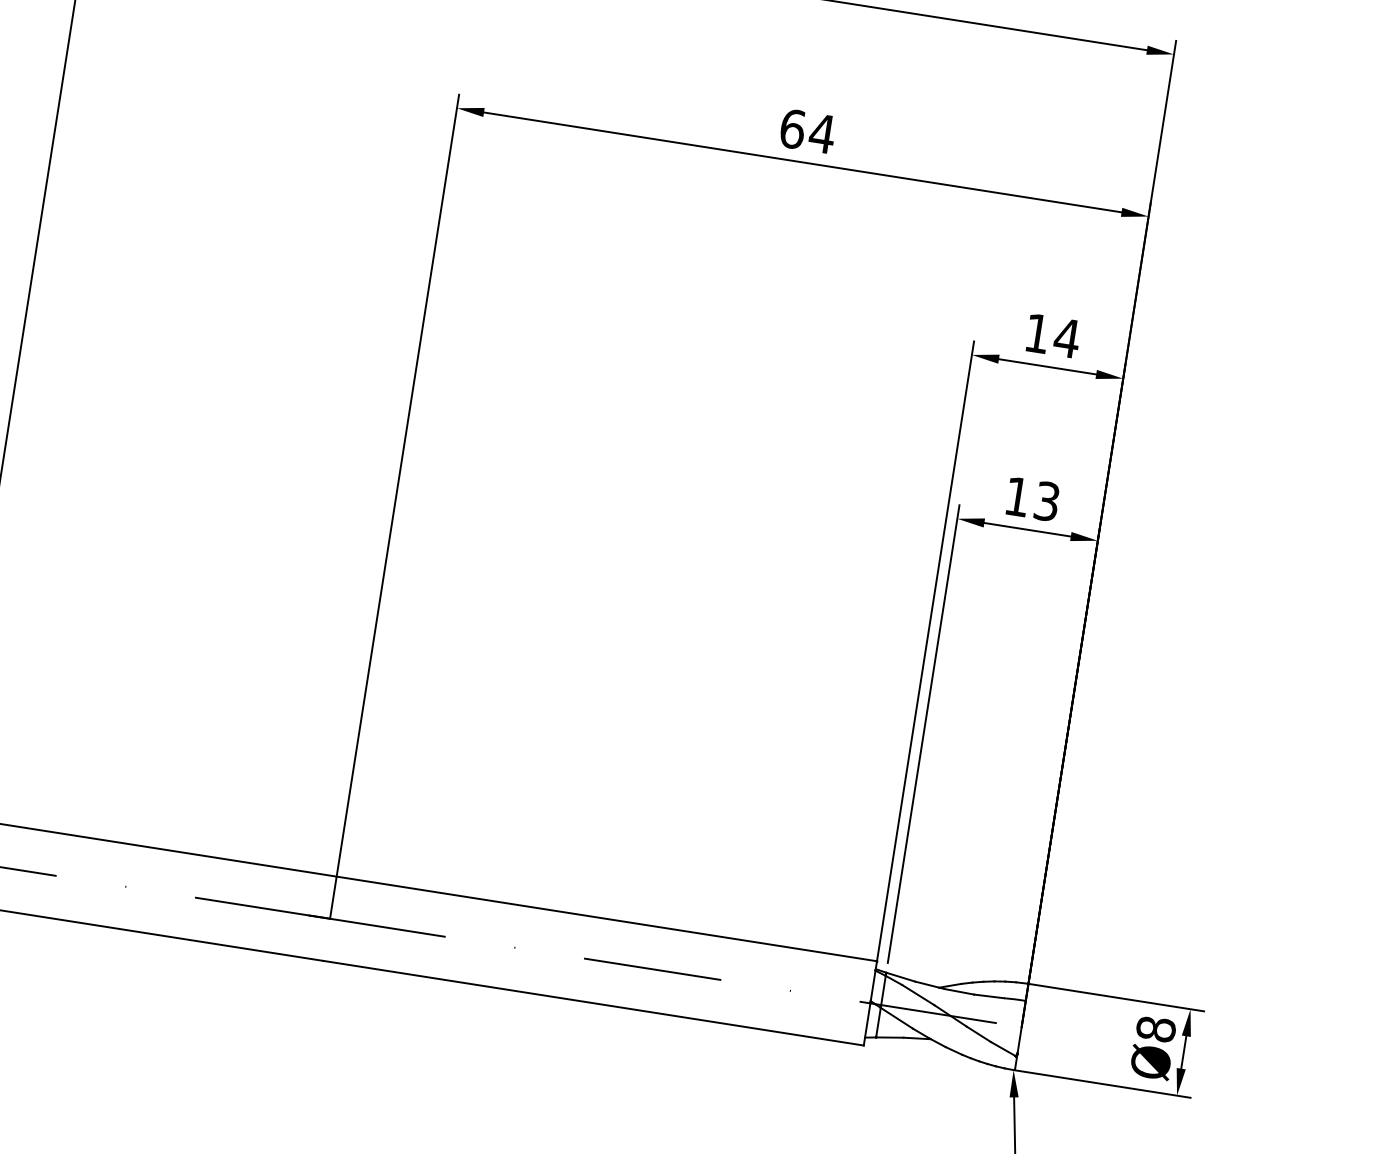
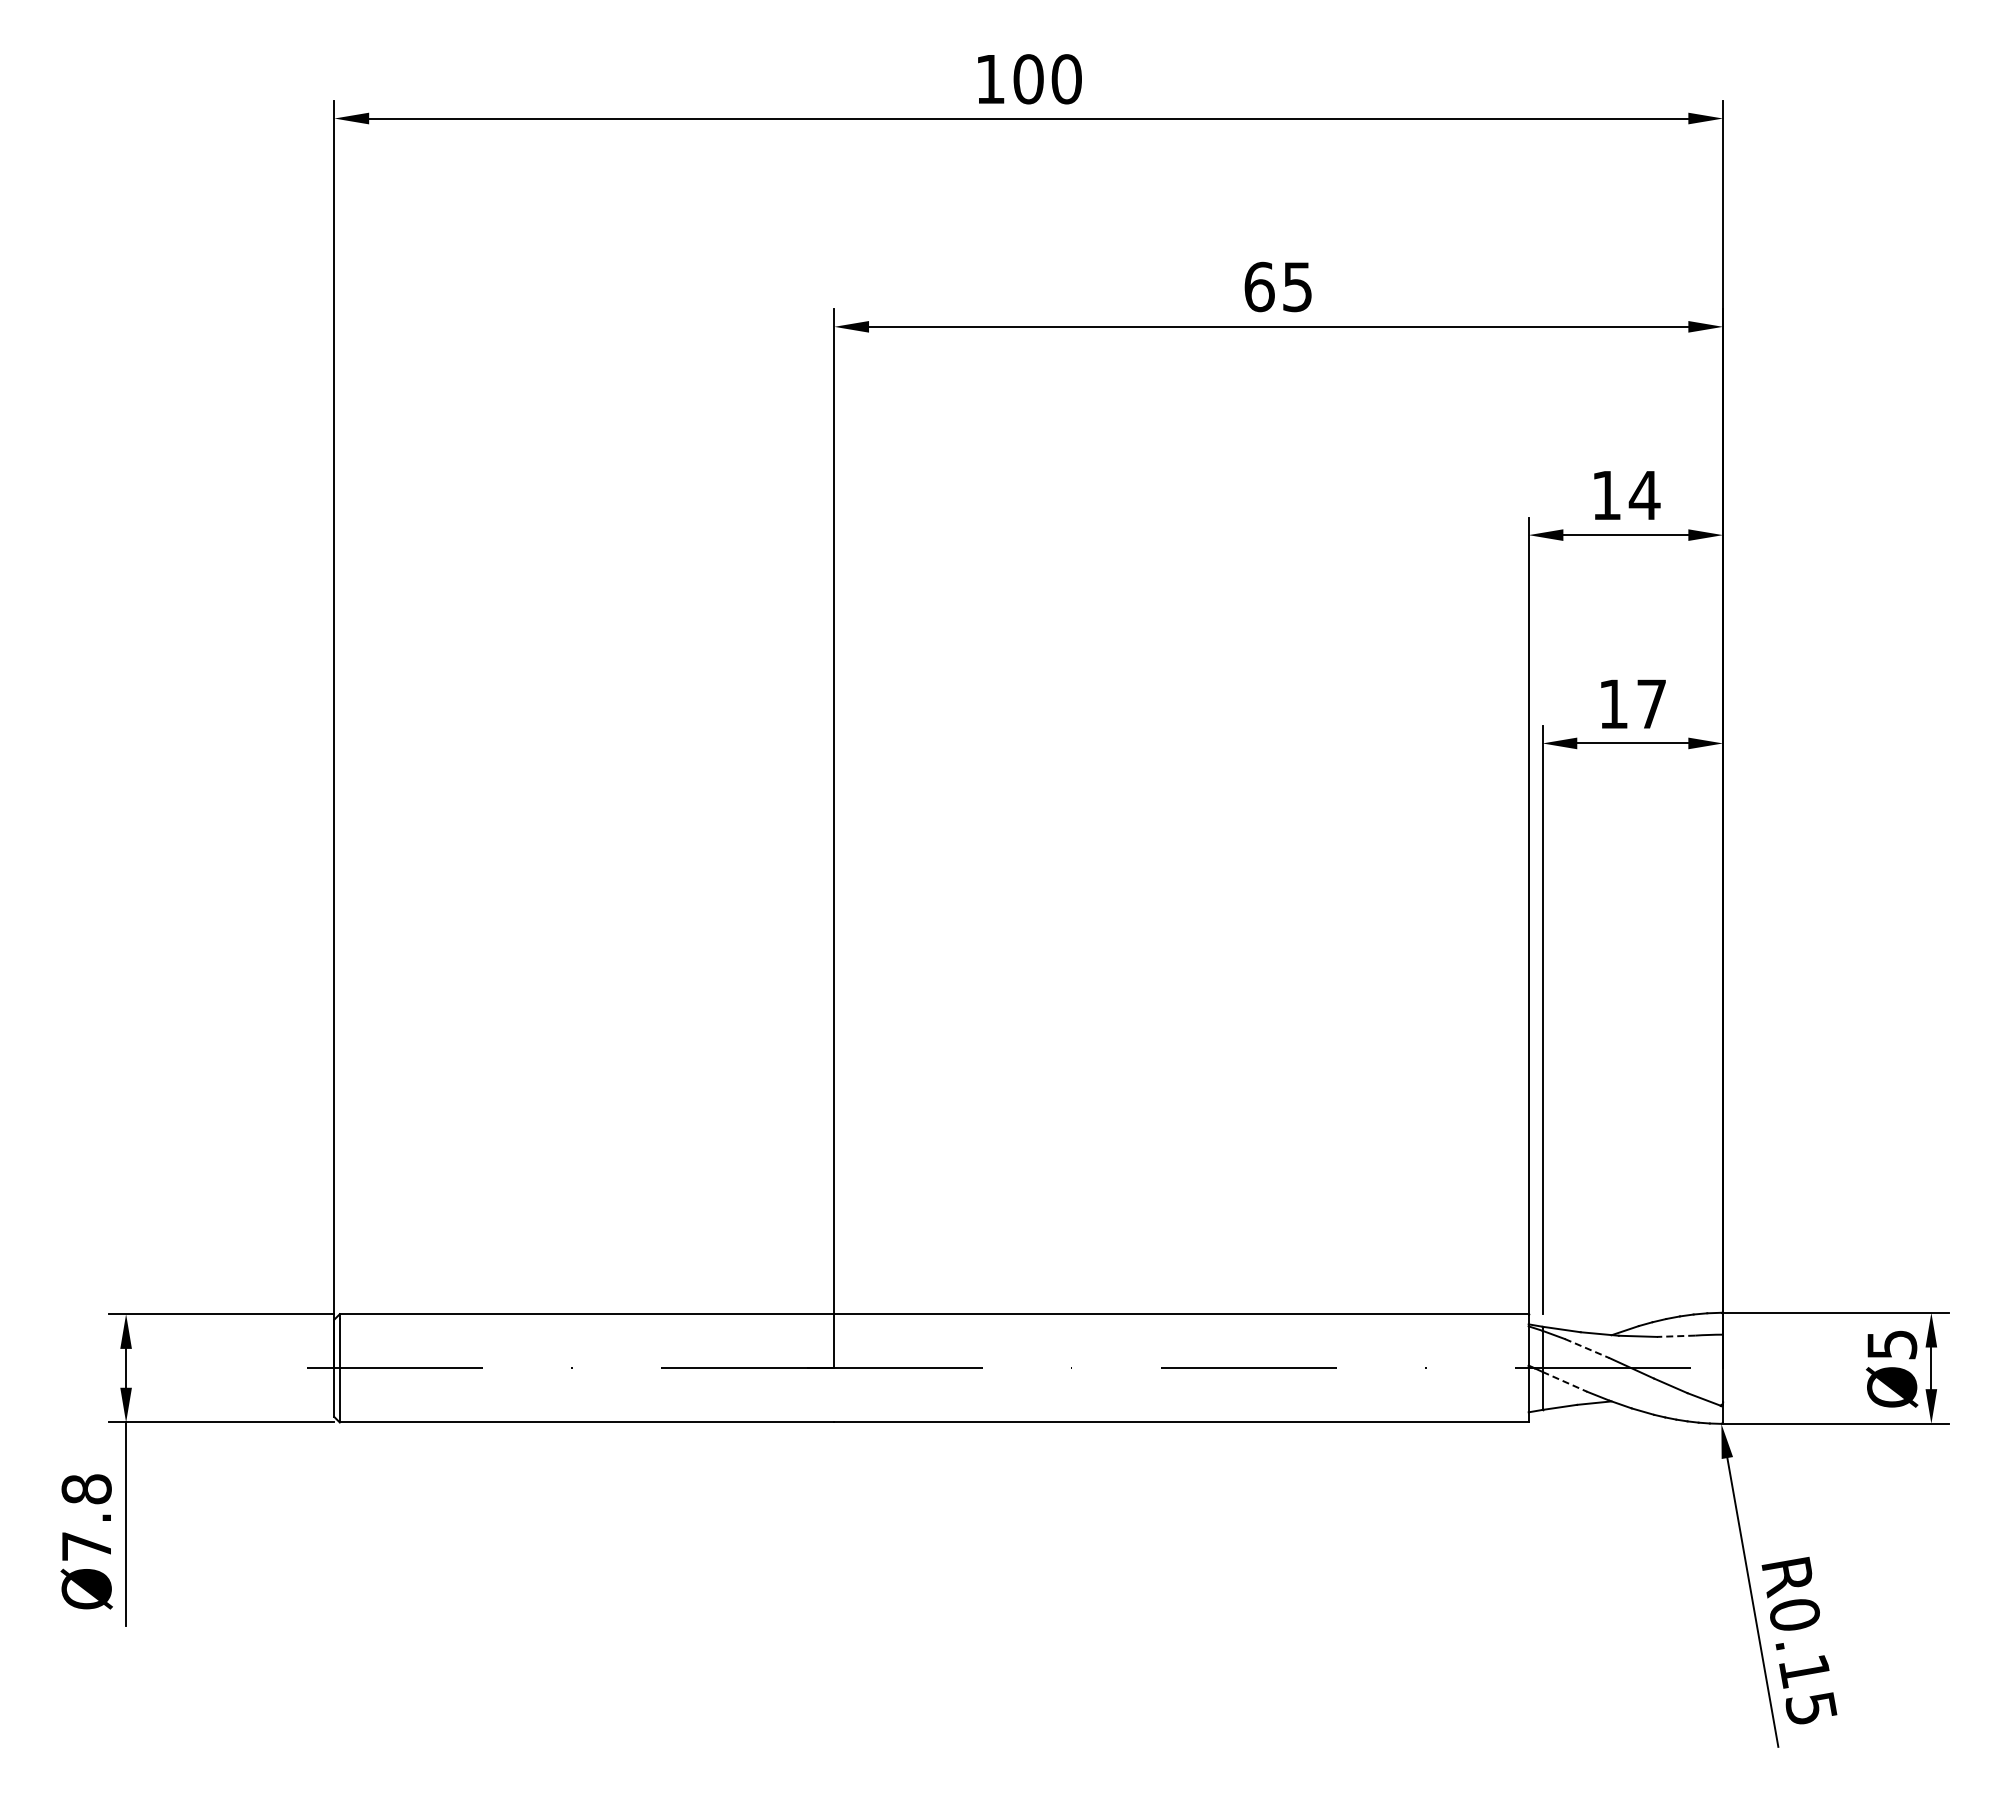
text: (822, 134) -> (1297, 287), 64 -> 65
text: (1046, 501) -> (1651, 704), 13 -> 17
line: (918, 995) -> (1587, 1348), solid -> dashed
line: (988, 996) -> (1675, 1336), solid -> dashed
line: (897, 1018) -> (1565, 1382), solid -> dashed
text: (1156, 1029) -> (1892, 1344), Ø8 -> Ø5

